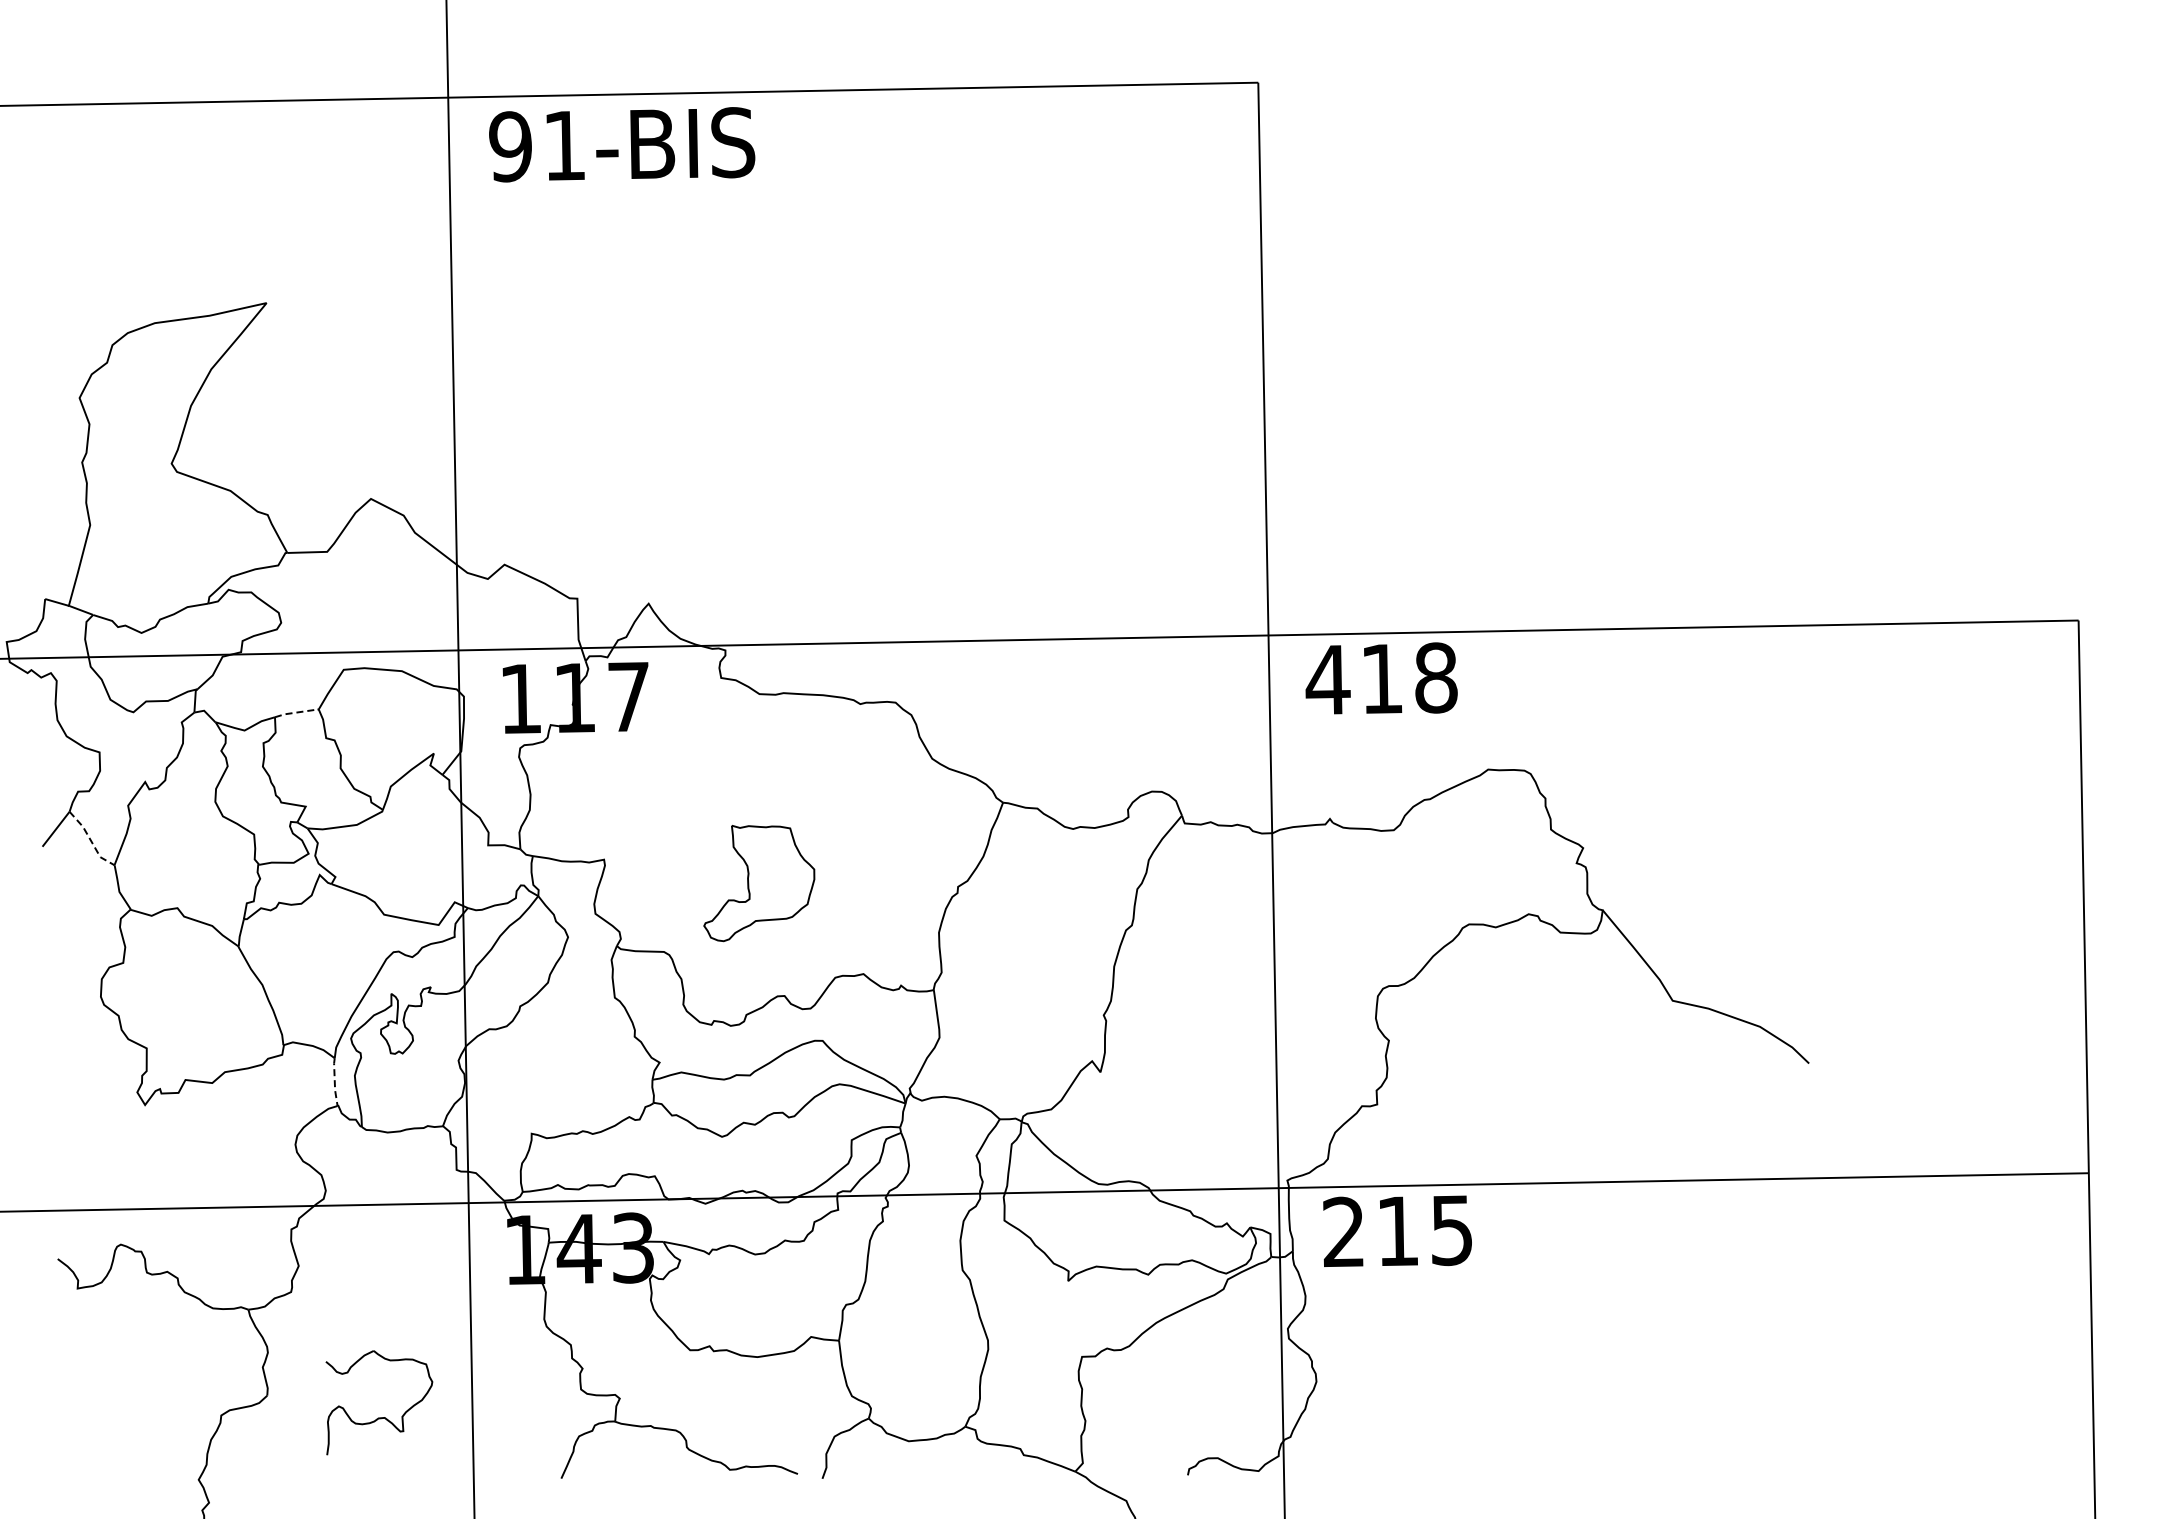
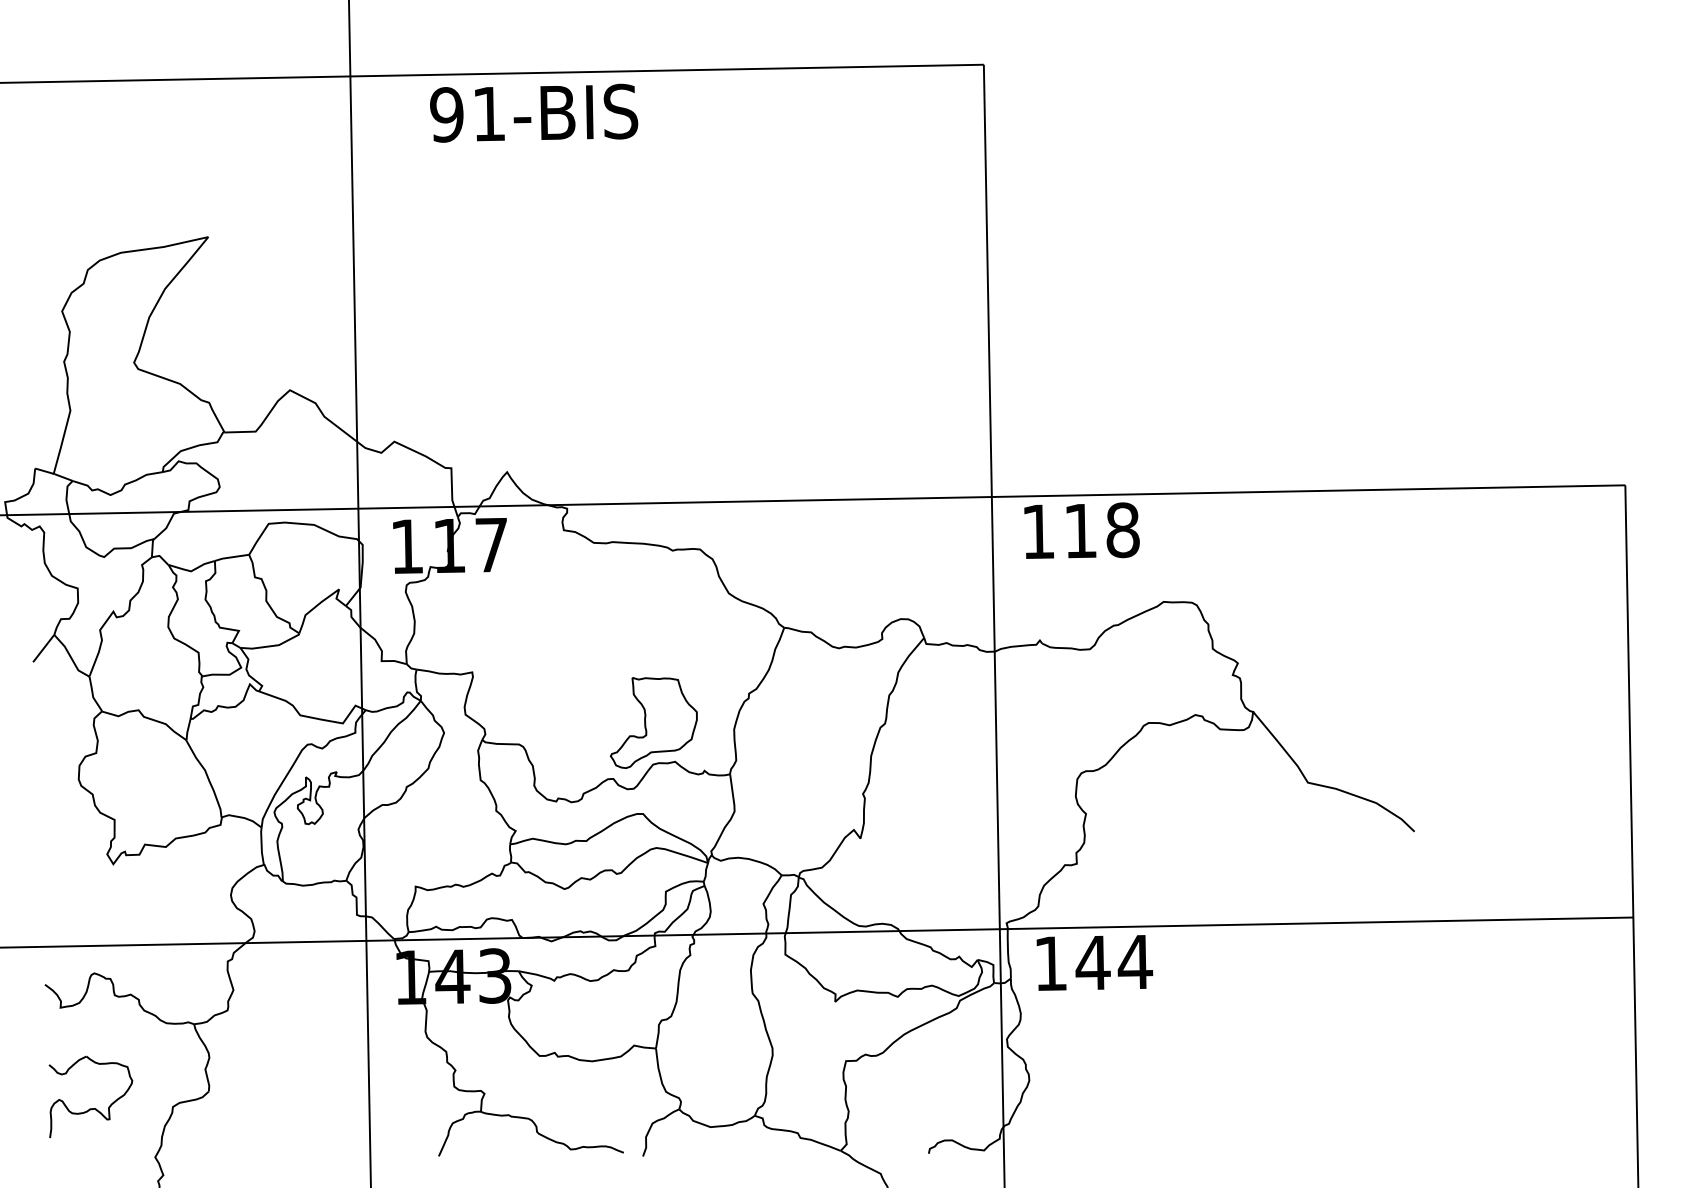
text: (622, 144) -> (534, 113), moved
text: (1327, 679) -> (1037, 531), 418 -> 118
line: (295, 712) -> (230, 557), dashed -> solid
line: (90, 840) -> (70, 657), dashed -> solid
part: (759, 883) -> (654, 723), moved
line: (334, 1082) -> (261, 846), dashed -> solid
text: (1398, 1230) -> (1093, 962), 215 -> 144
part: (379, 1417) -> (90, 1108), moved

